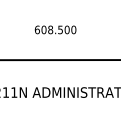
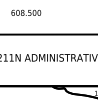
text: (55, 29) -> (26, 12), moved

